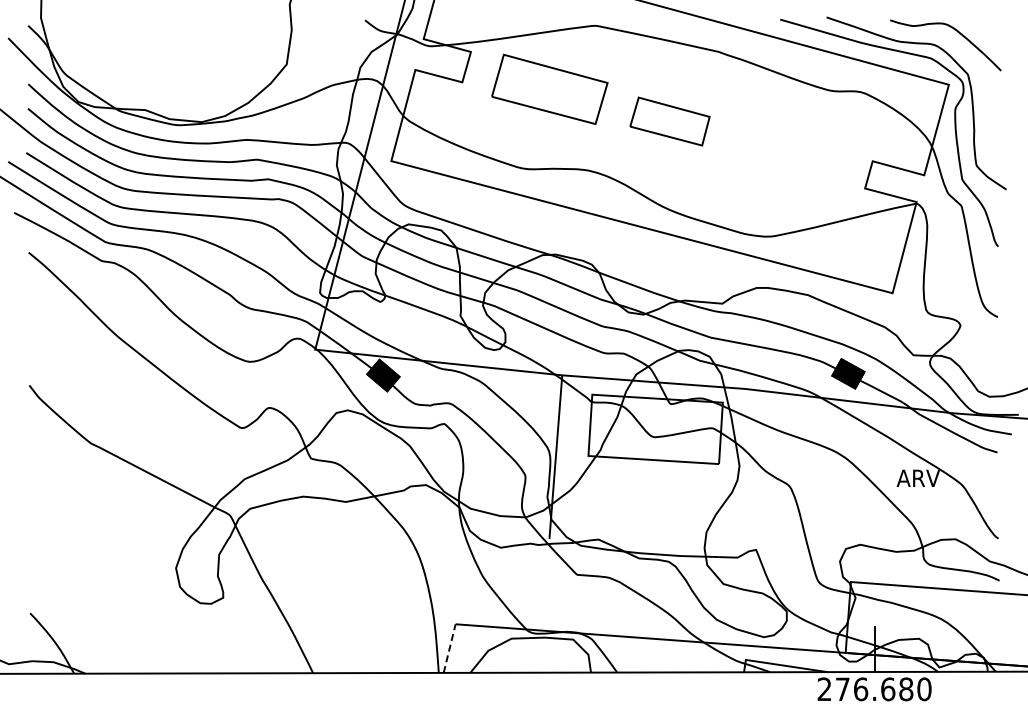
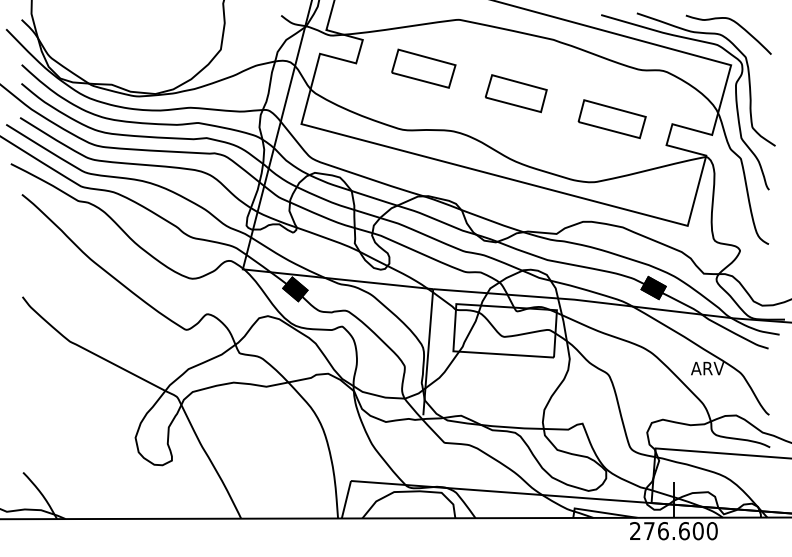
part: (550, 88) -> (424, 68), size x0.71
part: (794, 154) -> (612, 118), added
line: (449, 648) -> (346, 499), dashed -> solid
text: (906, 688) -> (698, 530), 276.680 -> 276.600

